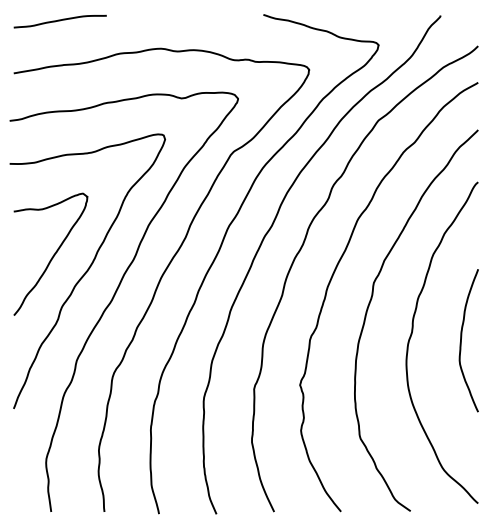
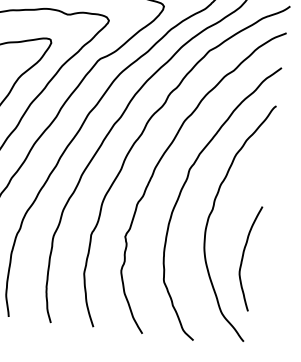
curve: (461, 340) -> (243, 257), moved

